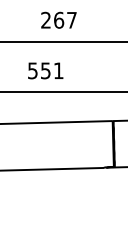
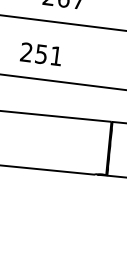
text: (32, 70) -> (26, 51), 551 -> 251

